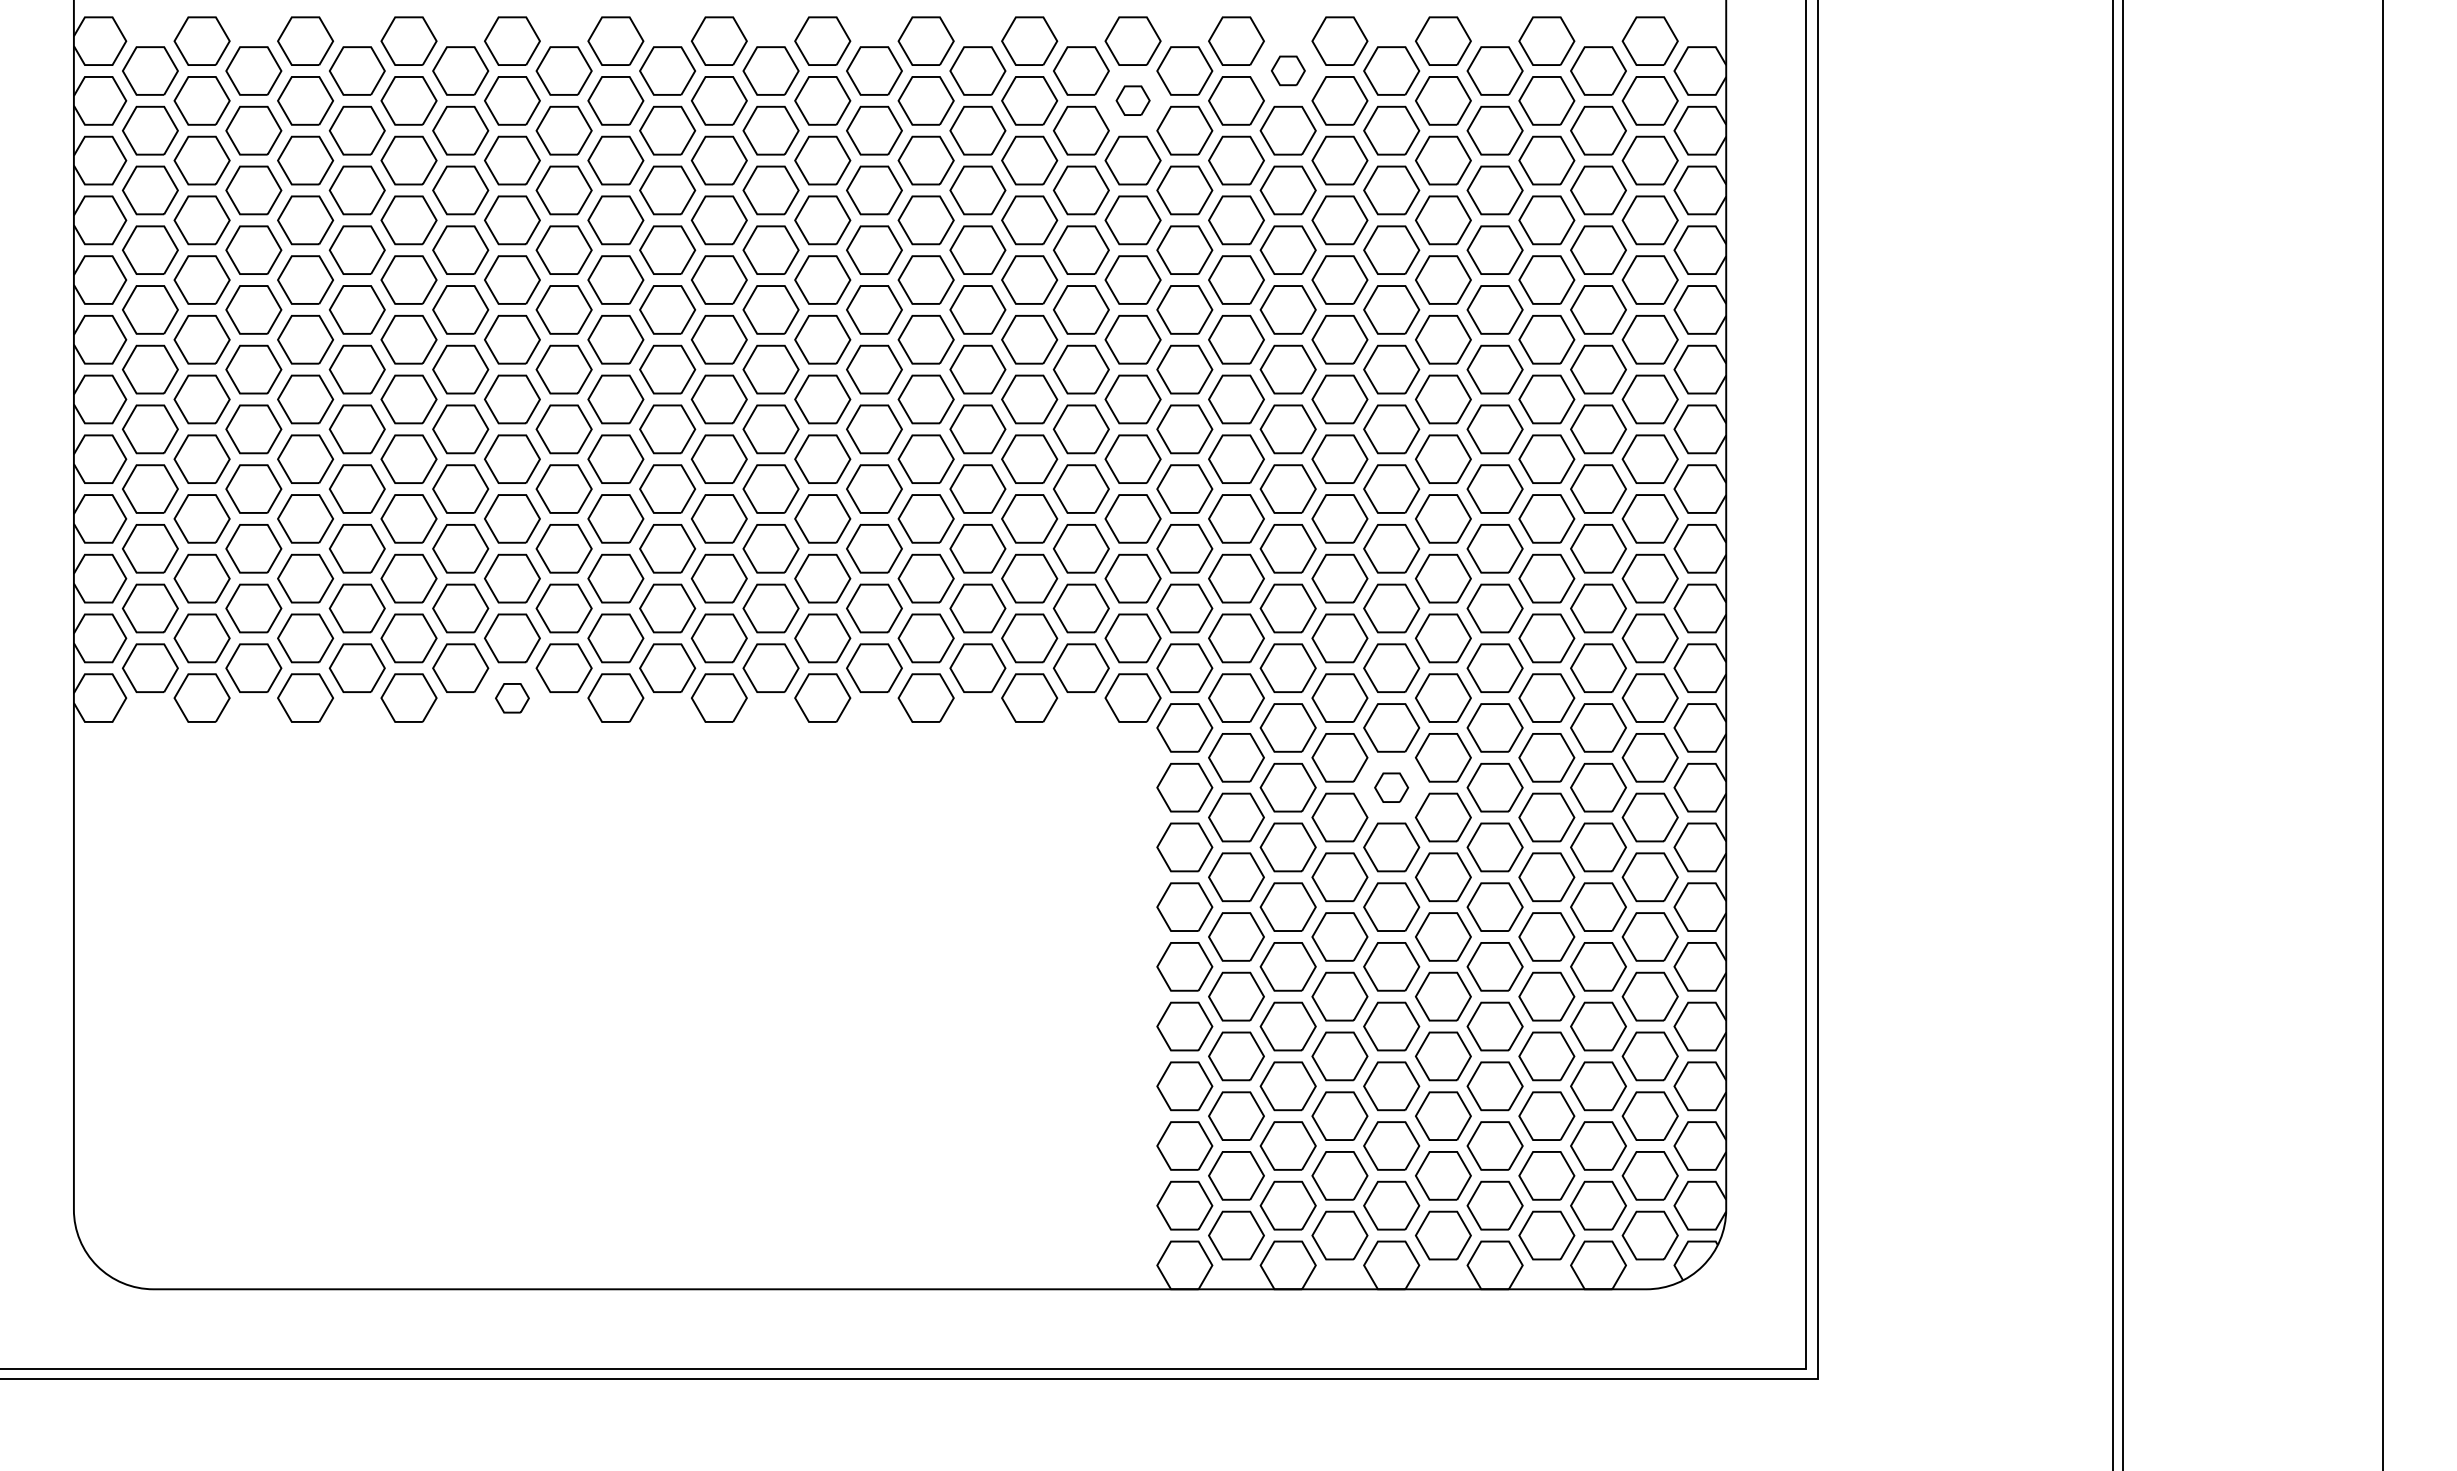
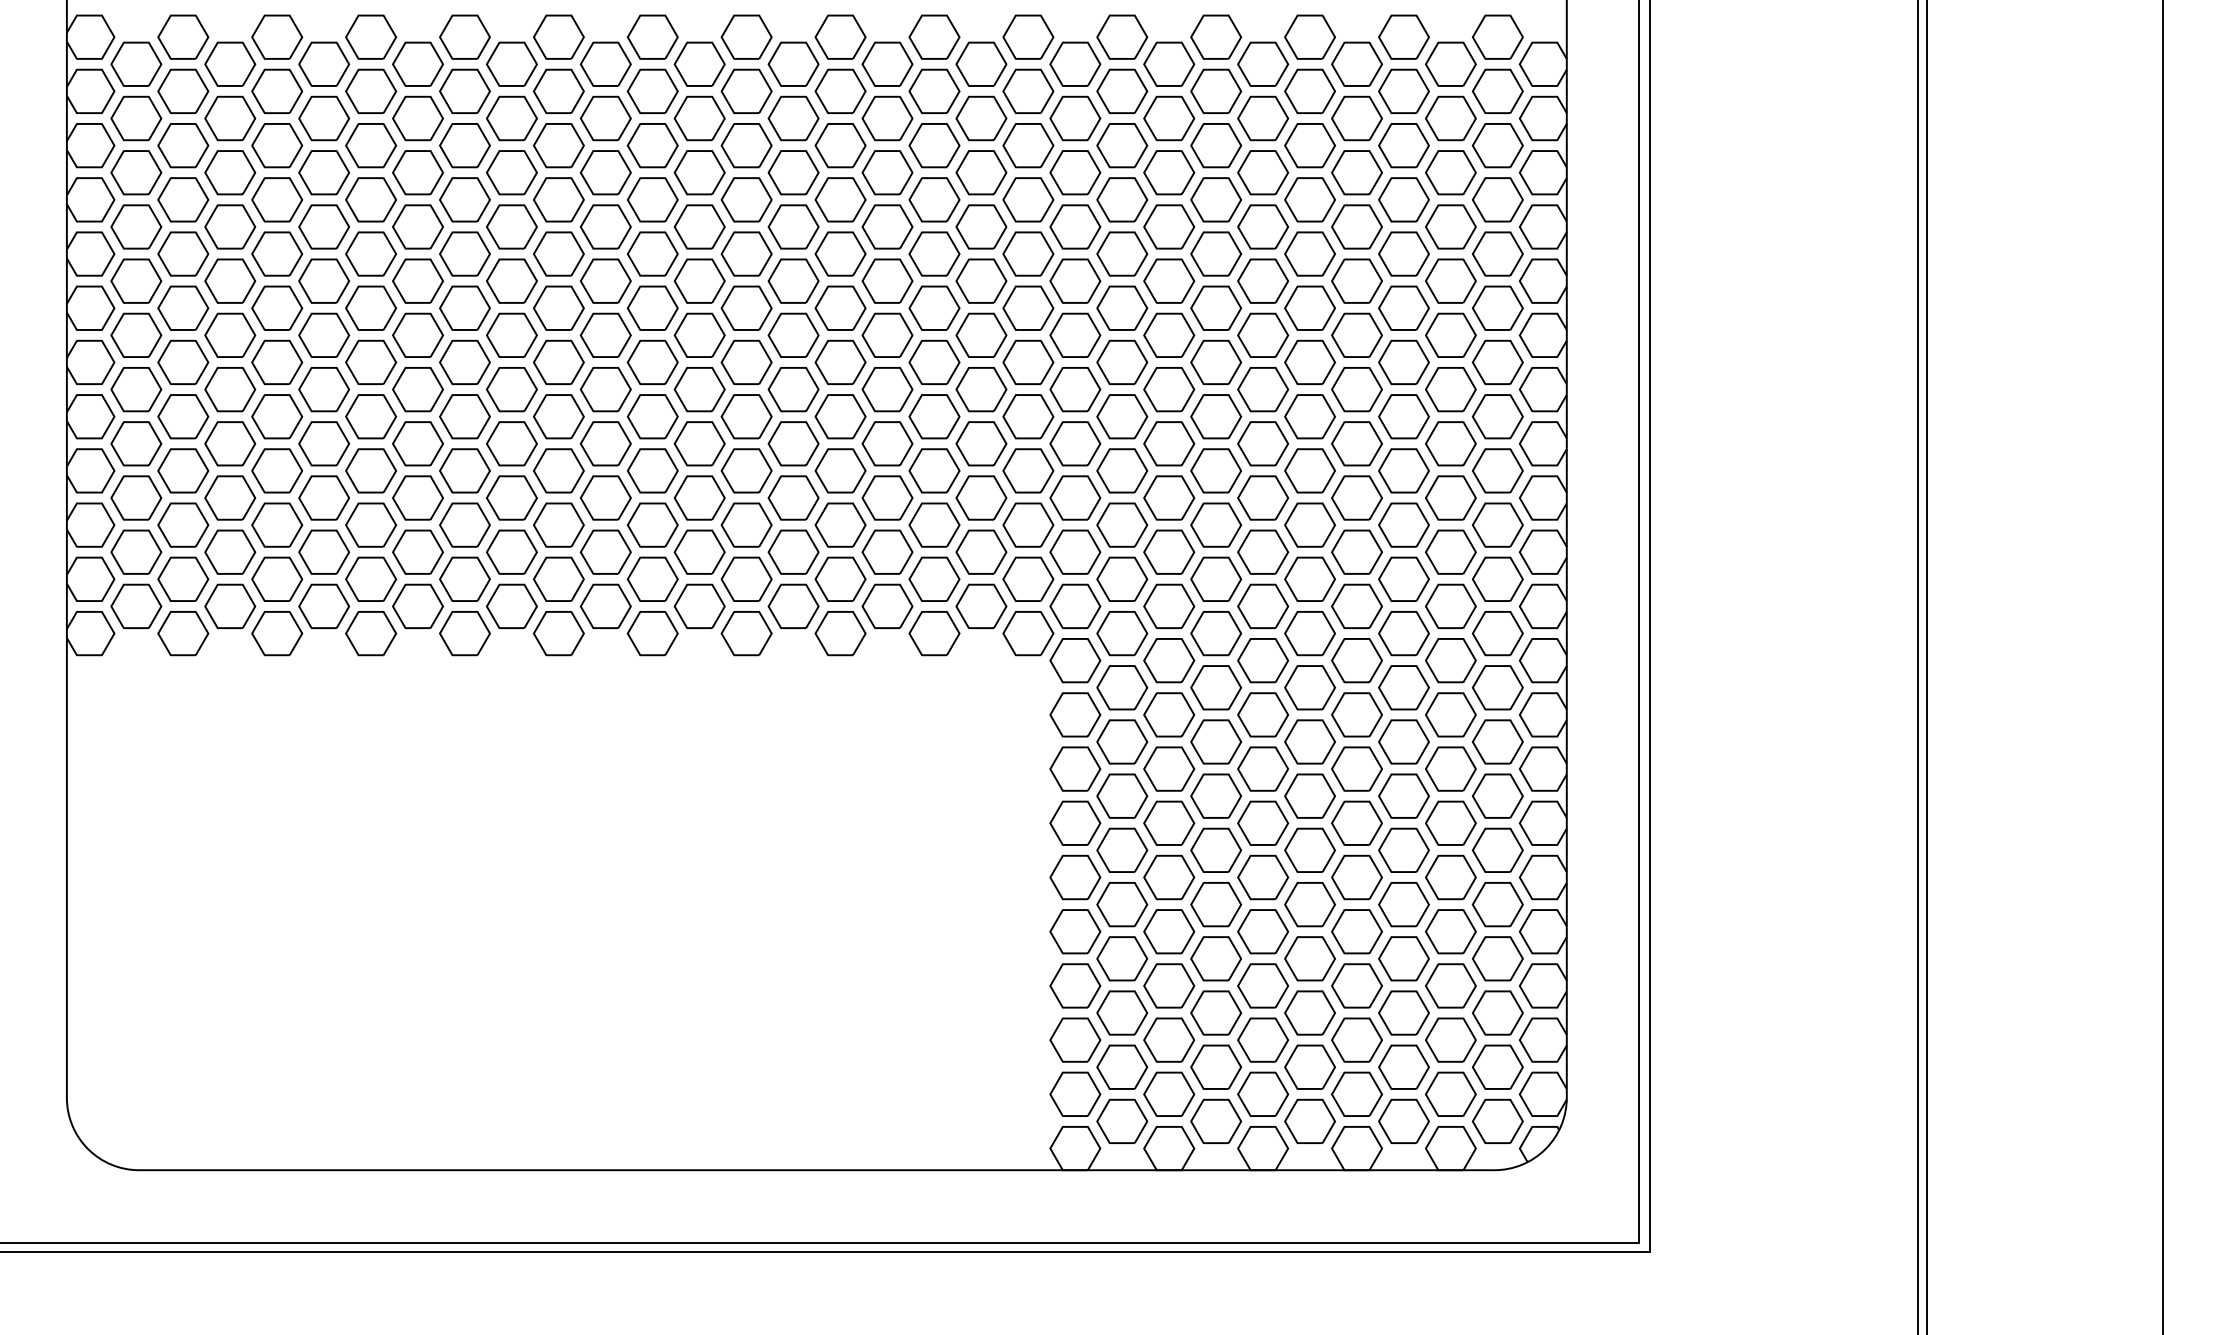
part: (1288, 70) -> (1169, 63), size x1.67
part: (1133, 99) -> (1028, 90), size x1.67
part: (511, 698) -> (464, 633), size x1.67
part: (1390, 787) -> (1262, 714), size x1.67

